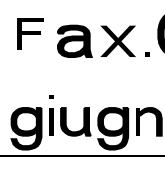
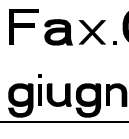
part: (29, 33) -> (23, 26), size x1.43

